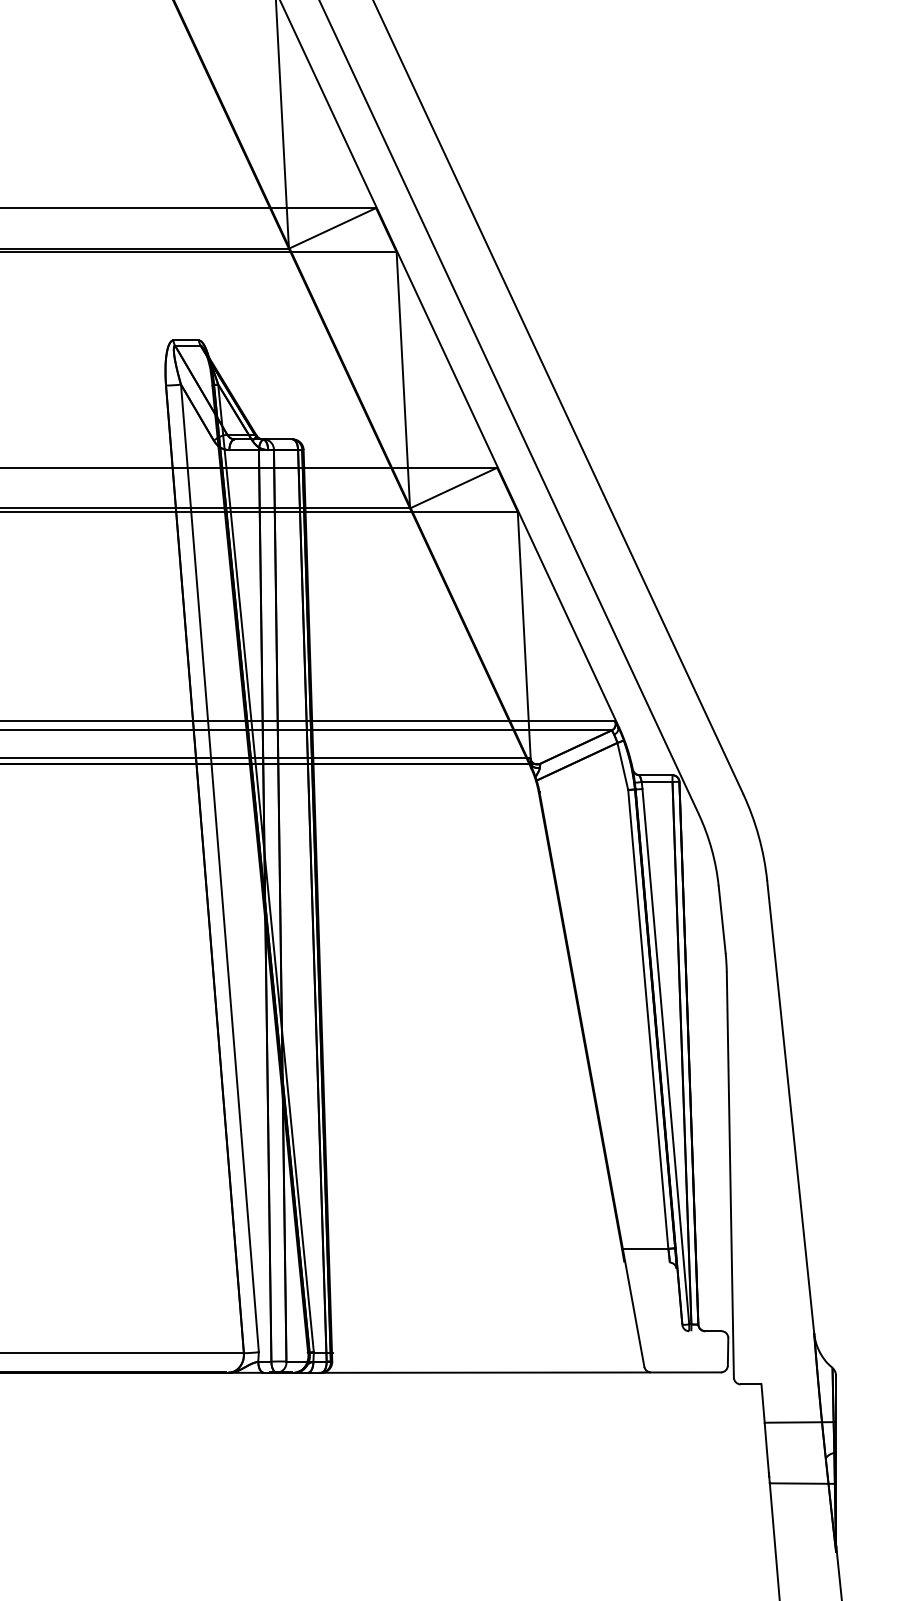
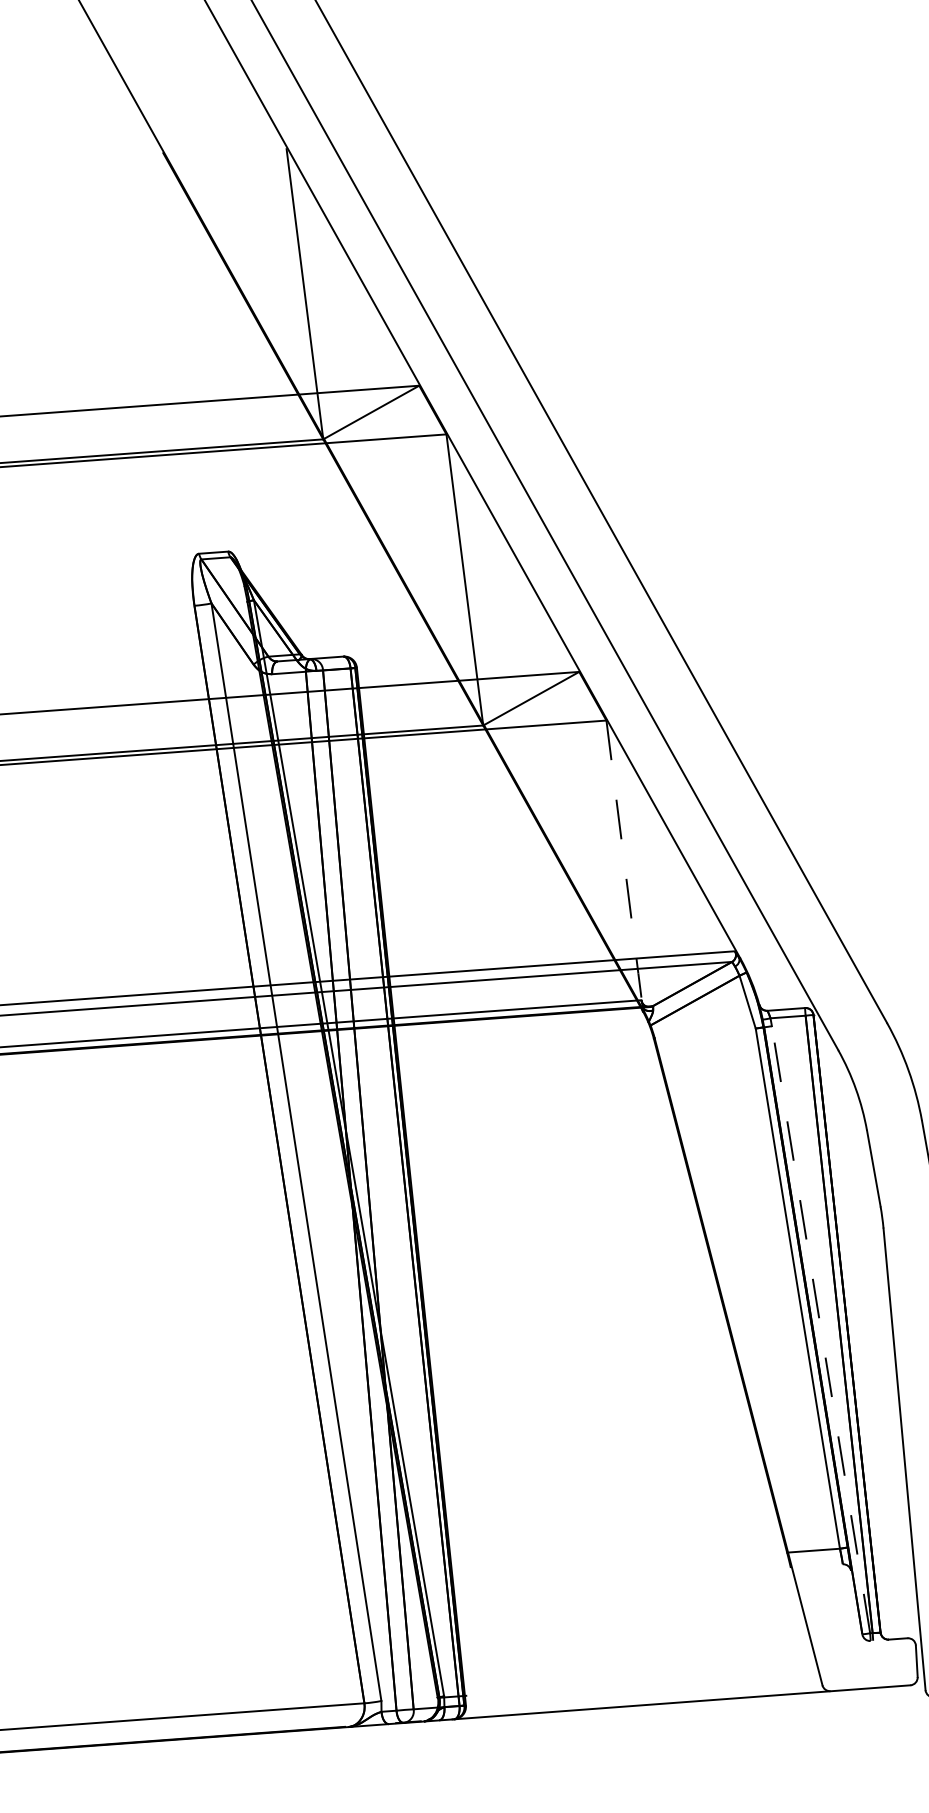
line: (524, 638) -> (624, 864), solid -> dashed
line: (665, 1056) -> (820, 1329), solid -> dashed

